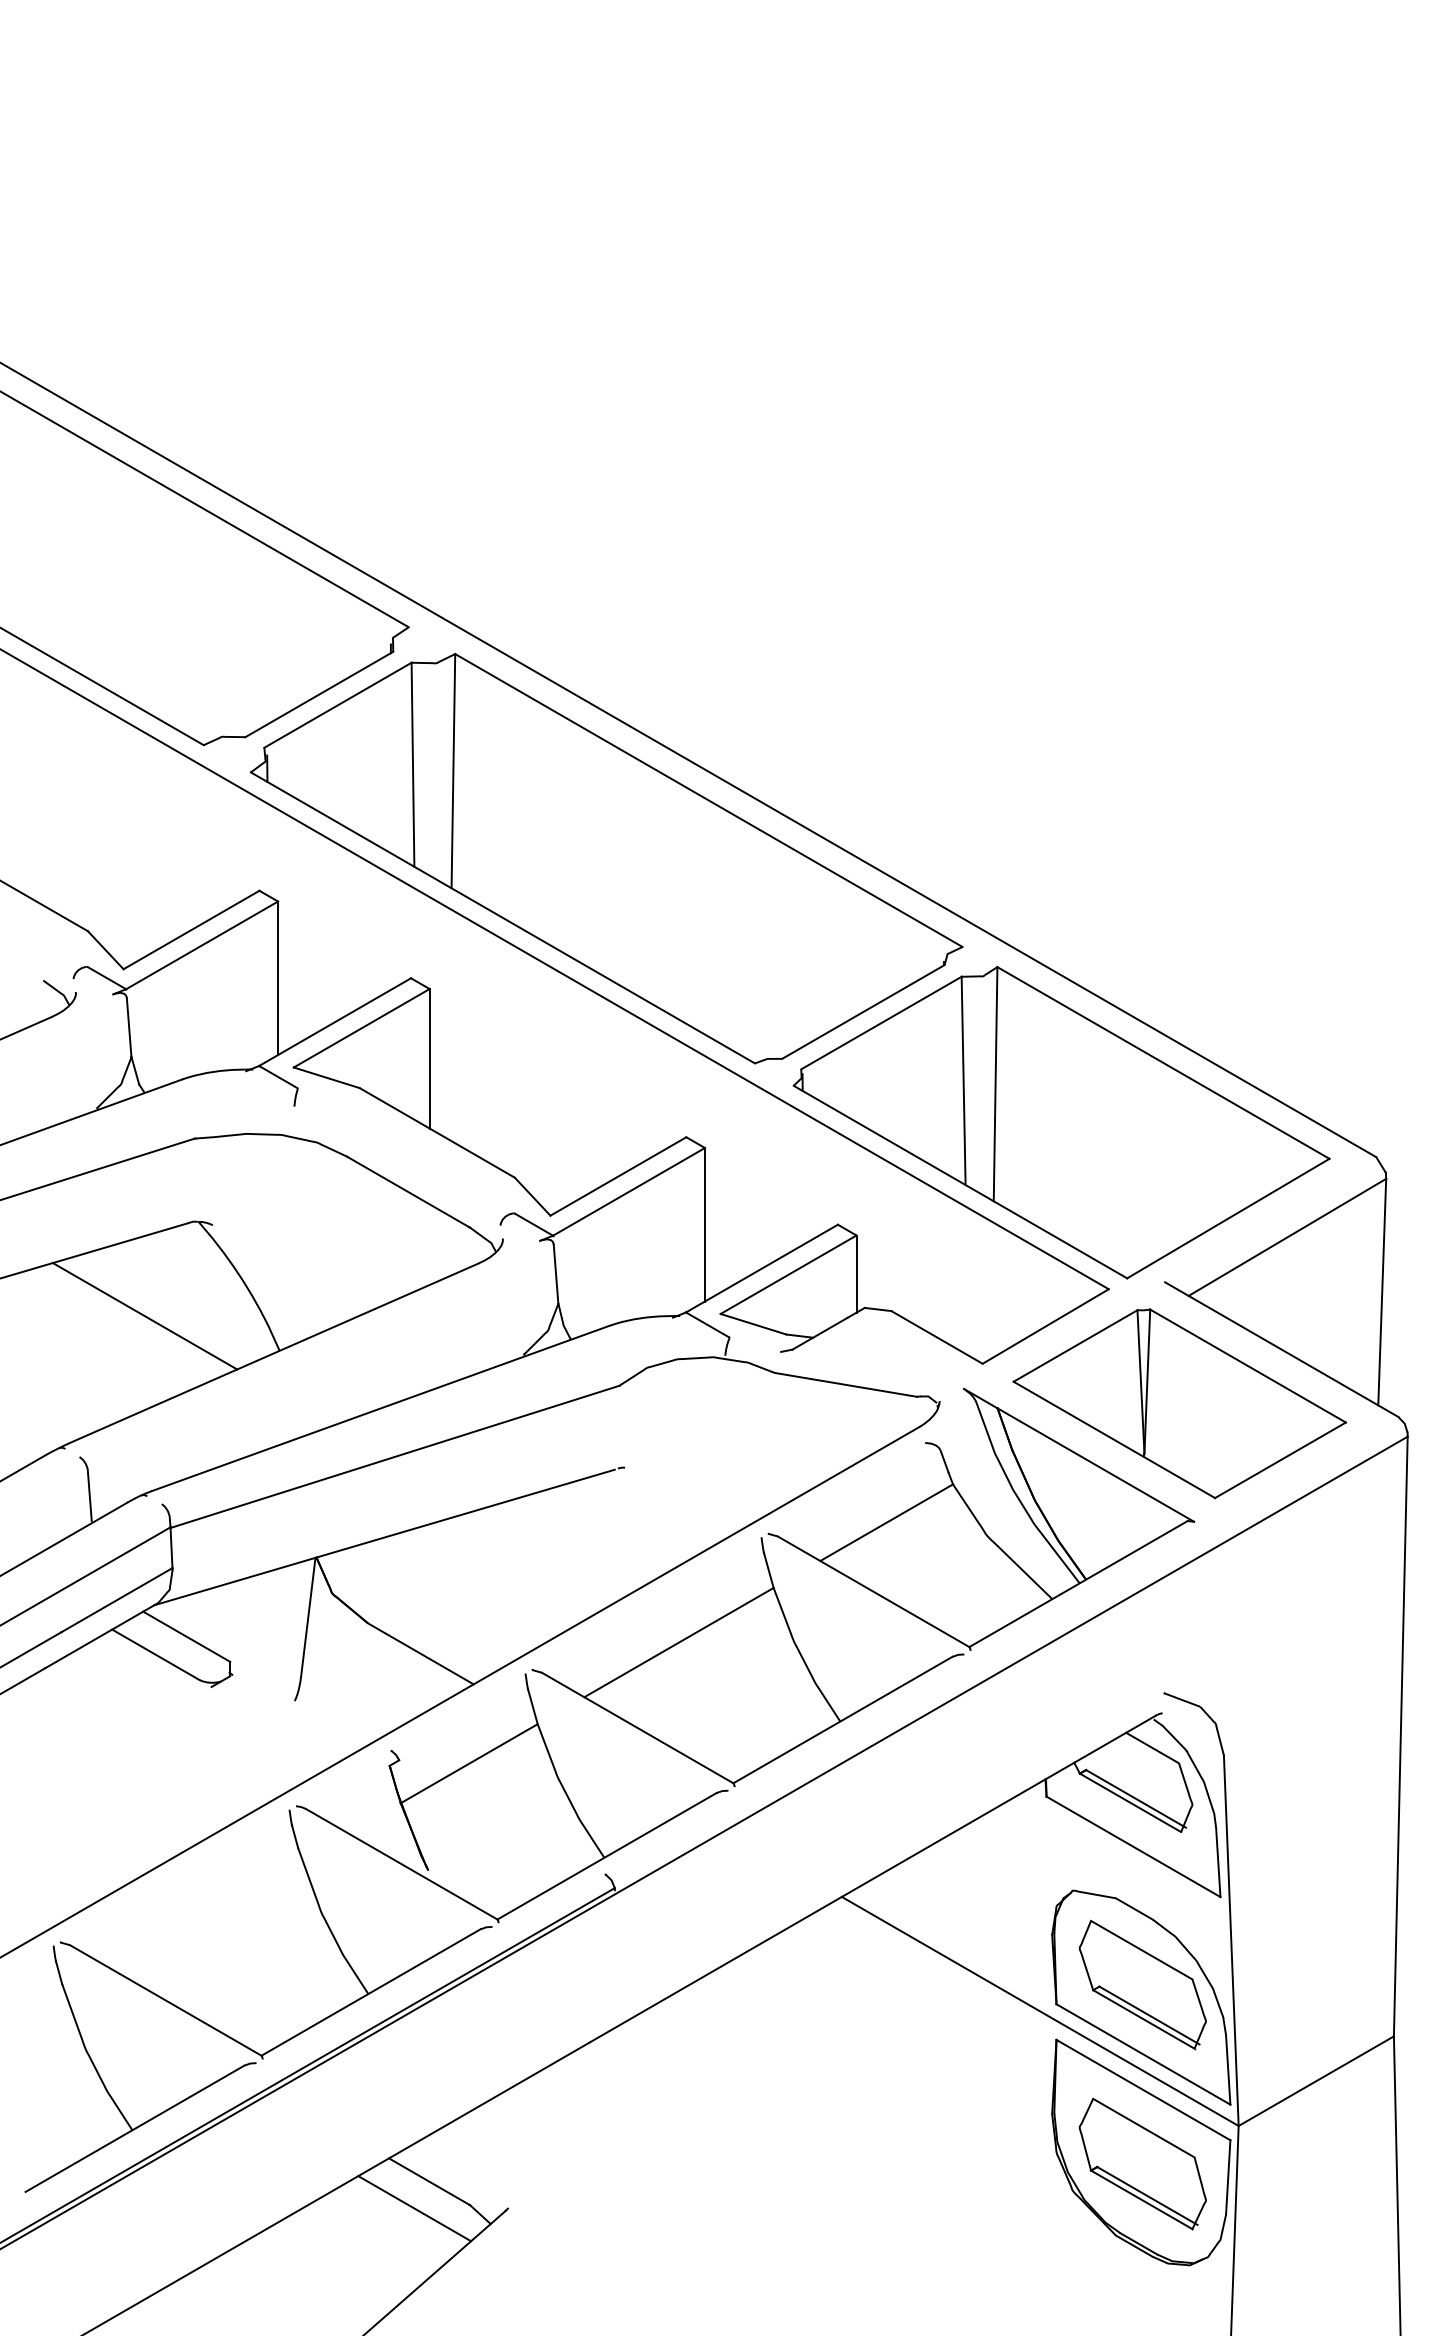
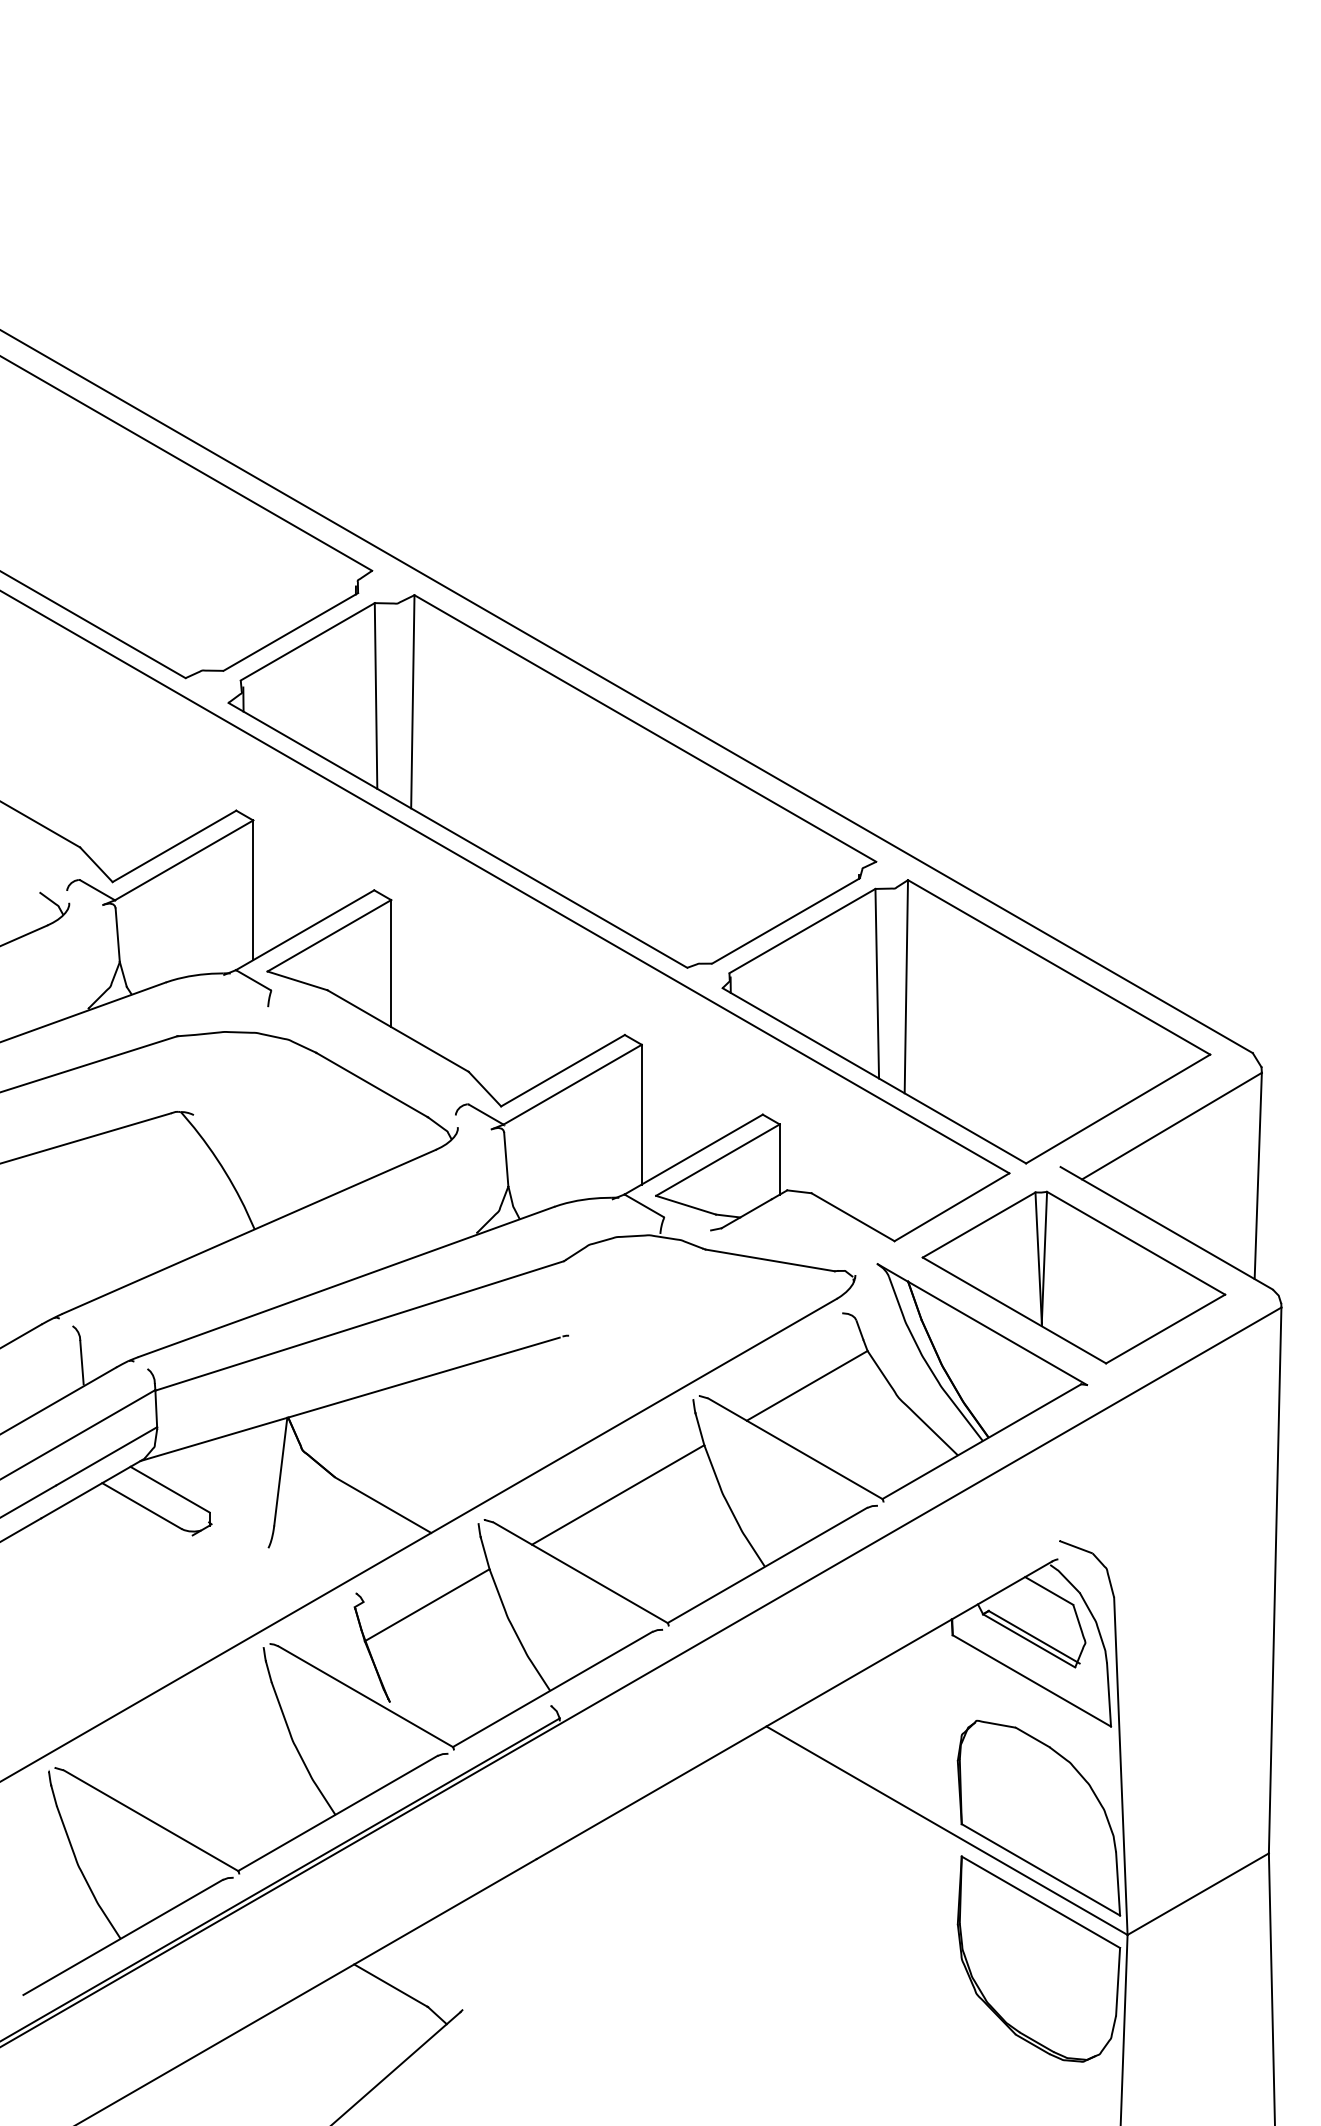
line: (144, 1316) -> (131, 1198), removed
part: (1142, 1984) -> (1040, 1806), removed
part: (1142, 2164) -> (1040, 1970), removed
line: (414, 2208) -> (377, 2010), removed

